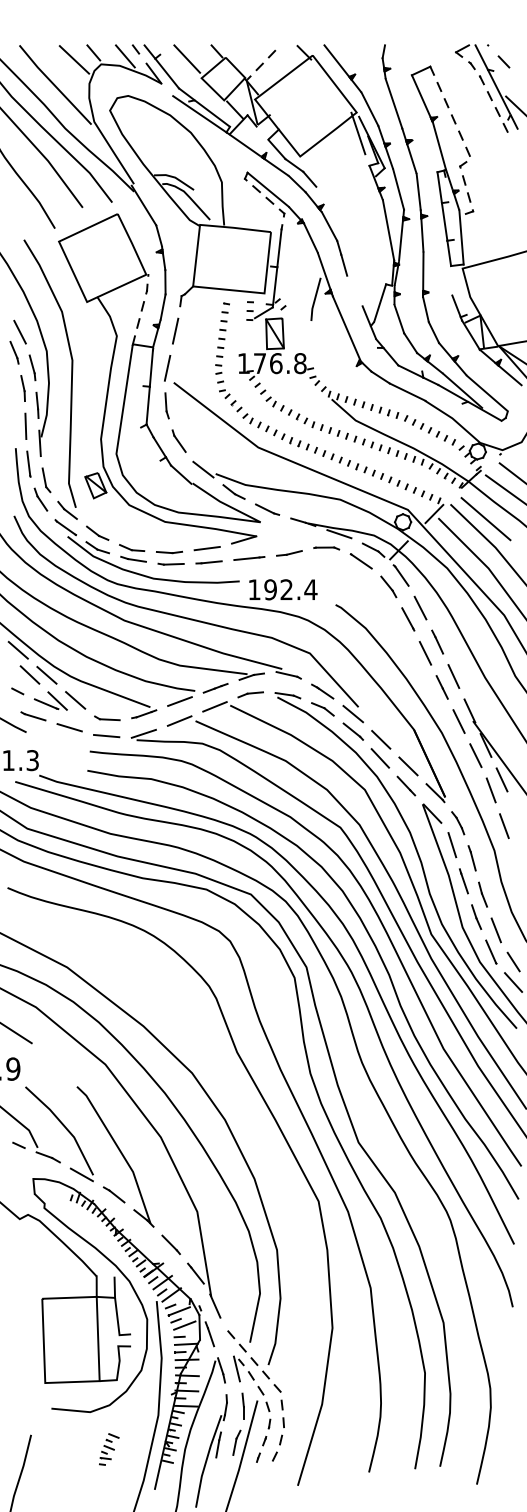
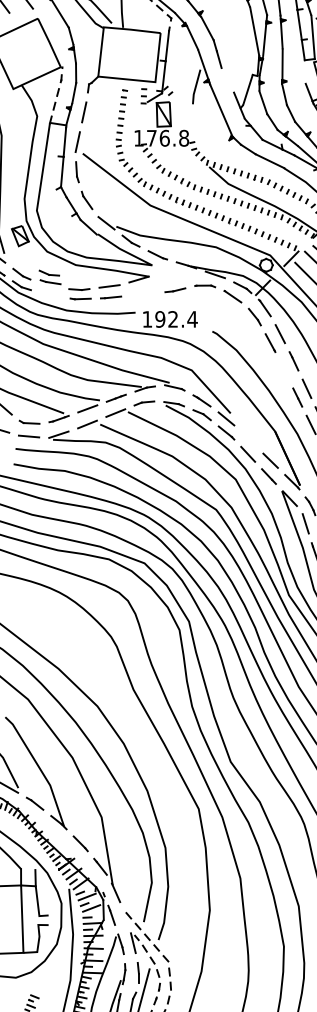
part: (132, 553) -> (49, 277), moved
line: (249, 558) -> (143, 294), removed
line: (425, 652) -> (284, 369), removed
line: (381, 739) -> (249, 439), removed

